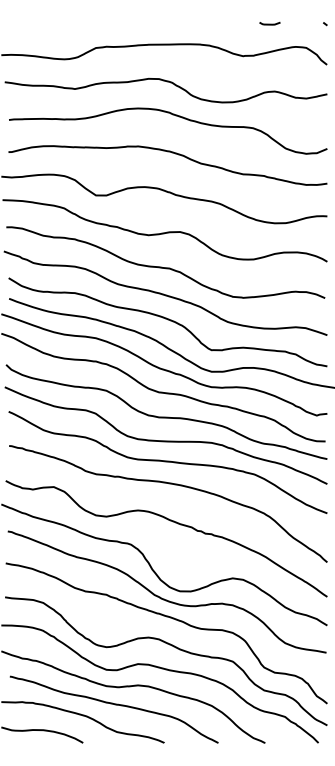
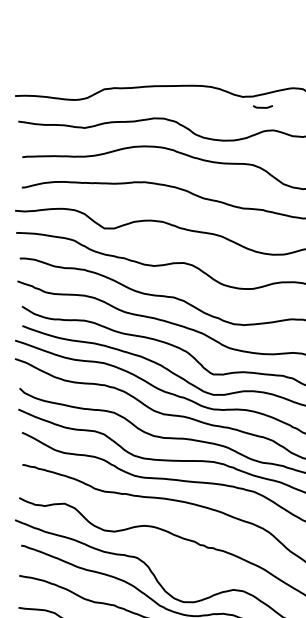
curve: (269, 23) -> (262, 106), moved

